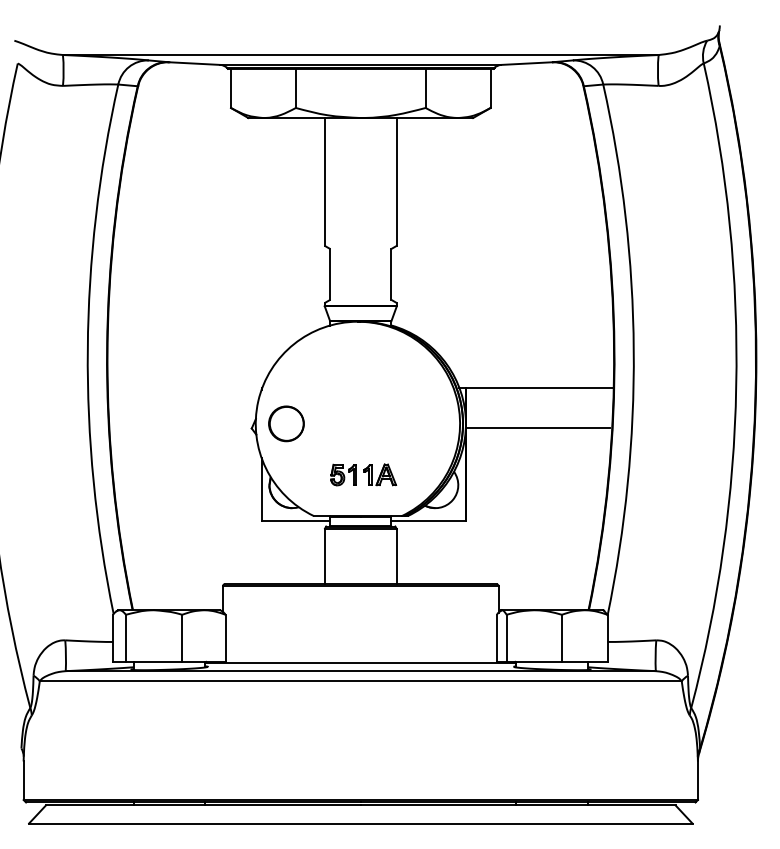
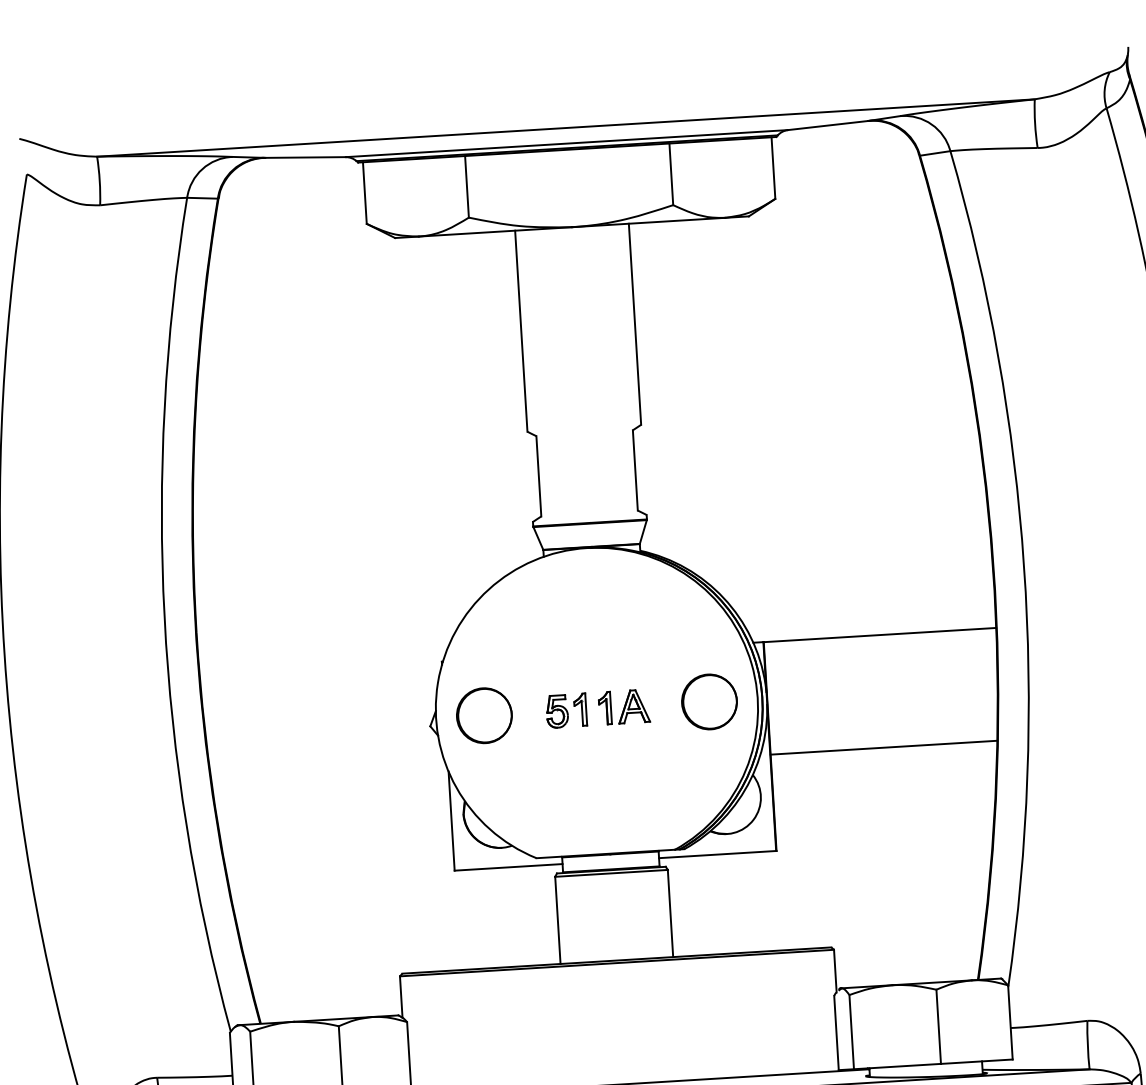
part: (429, 423) -> (709, 701), added
line: (538, 427) -> (884, 747), moved
part: (363, 474) -> (597, 708), moved

